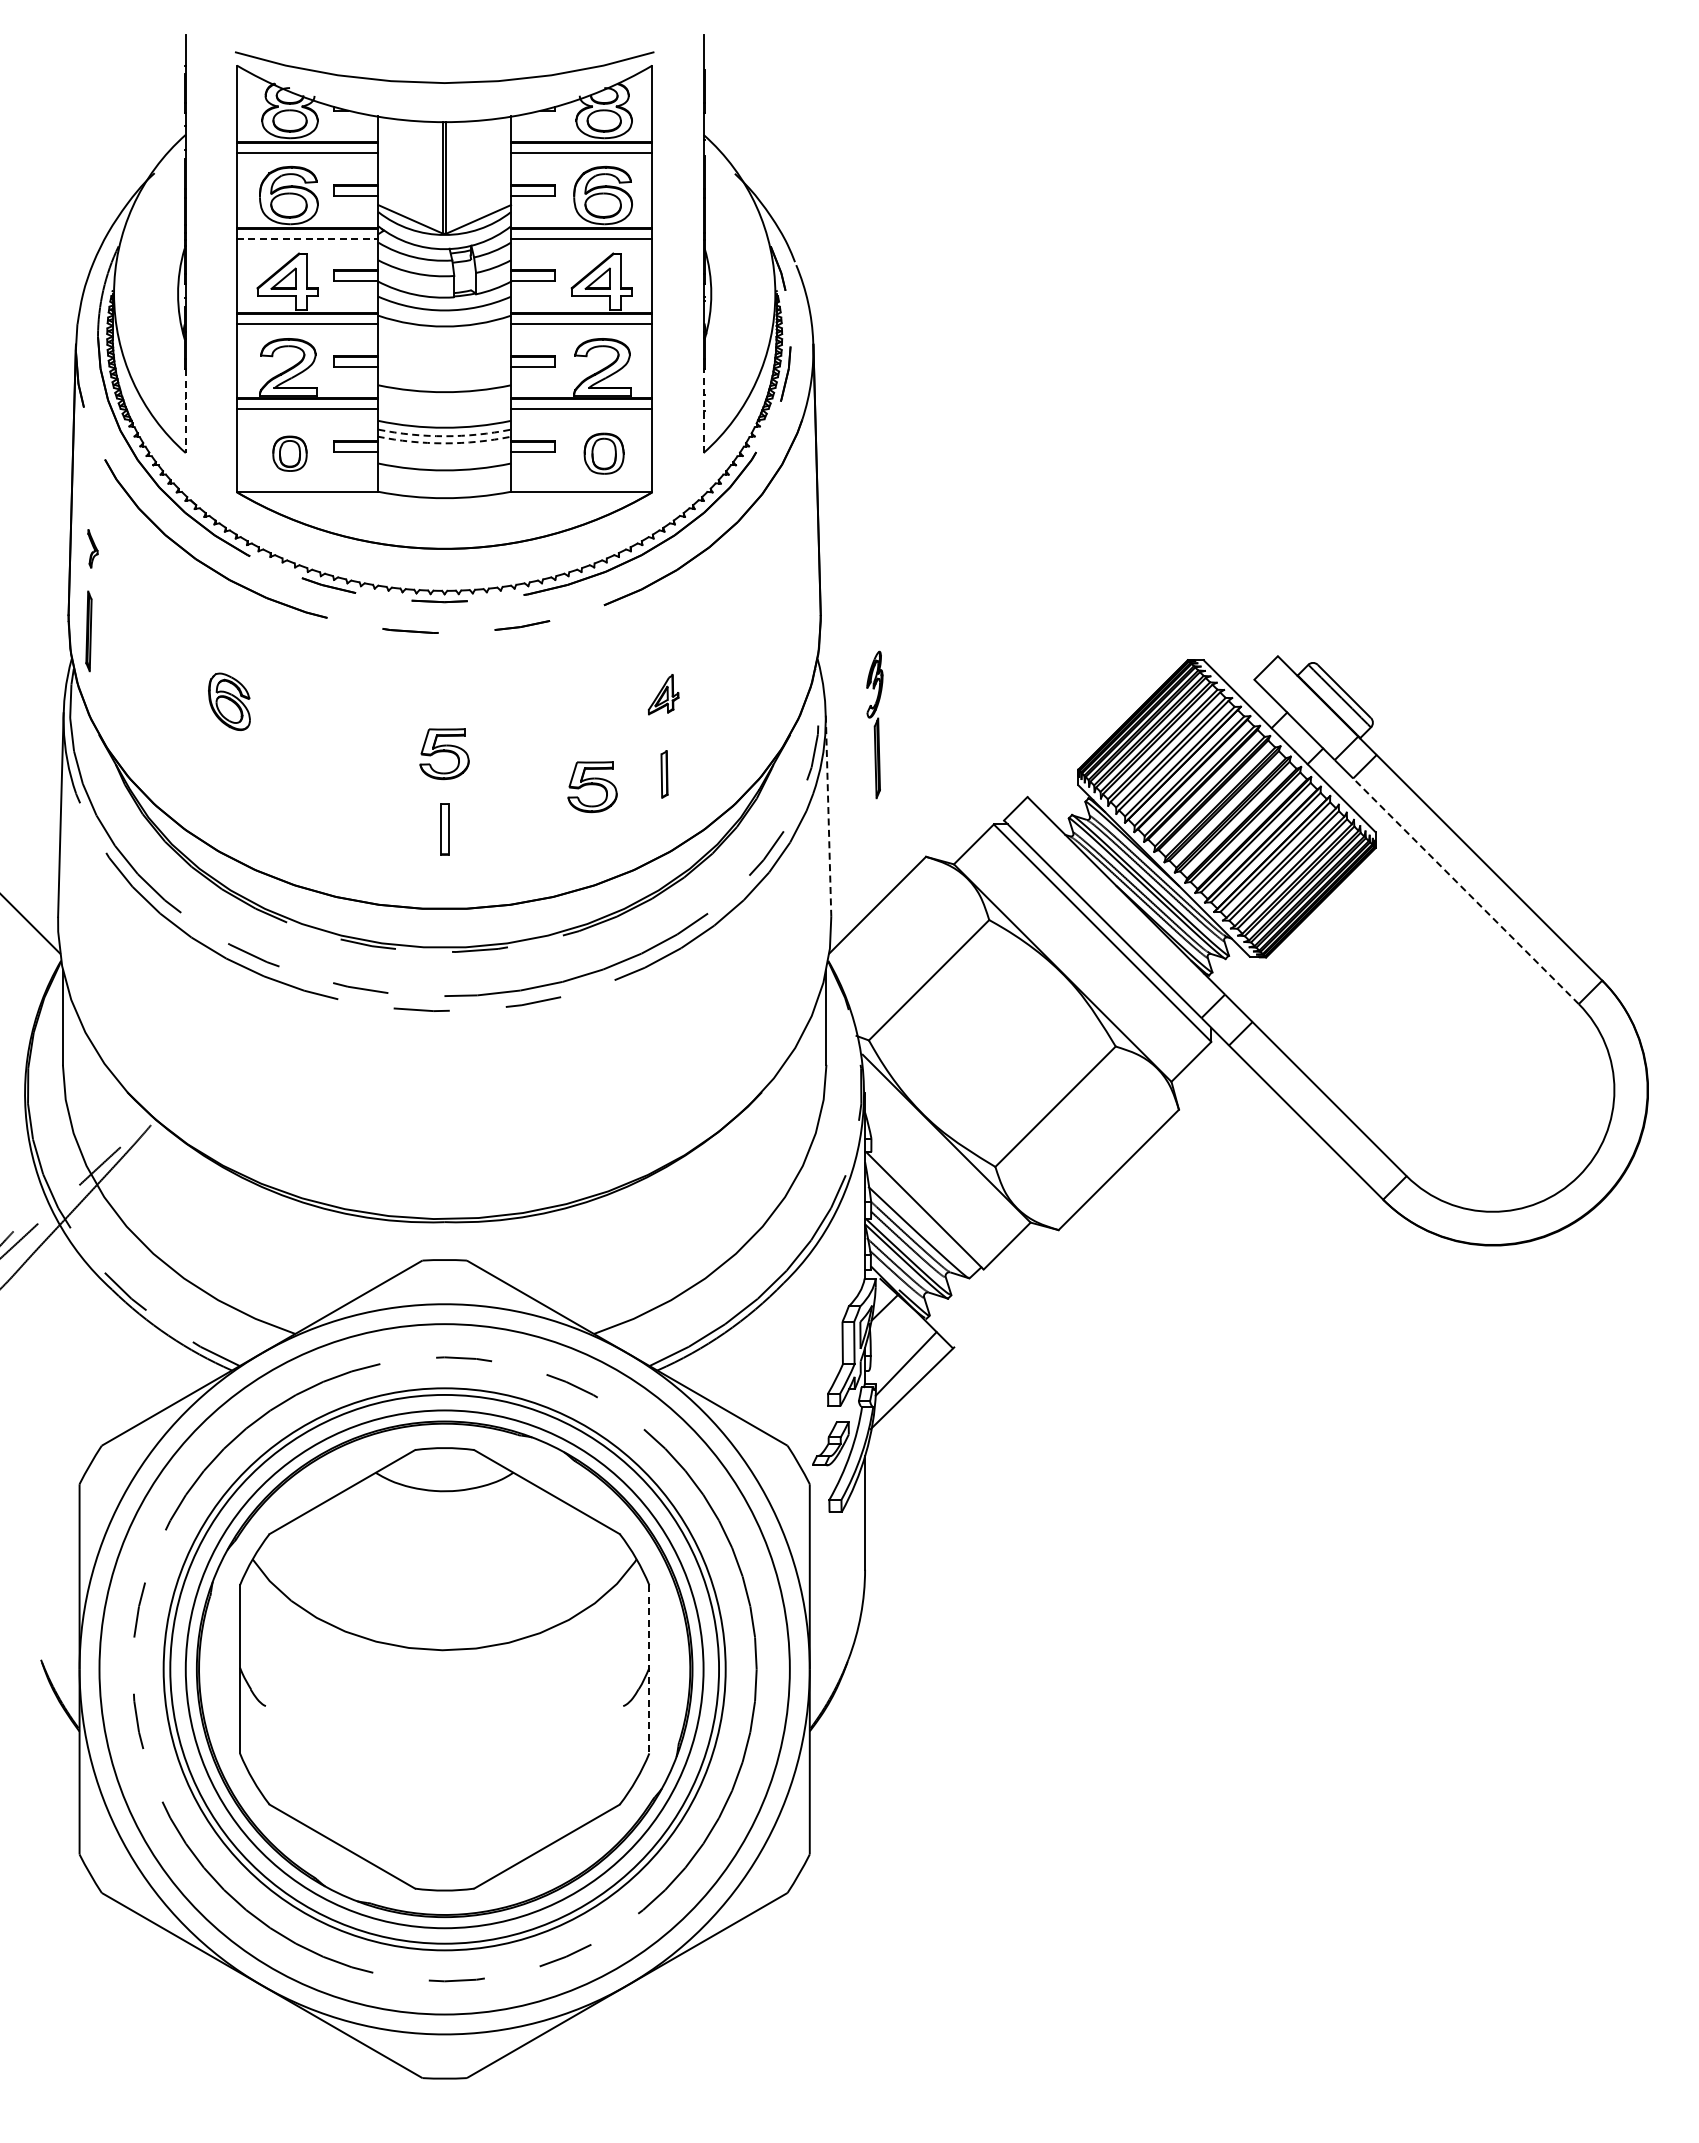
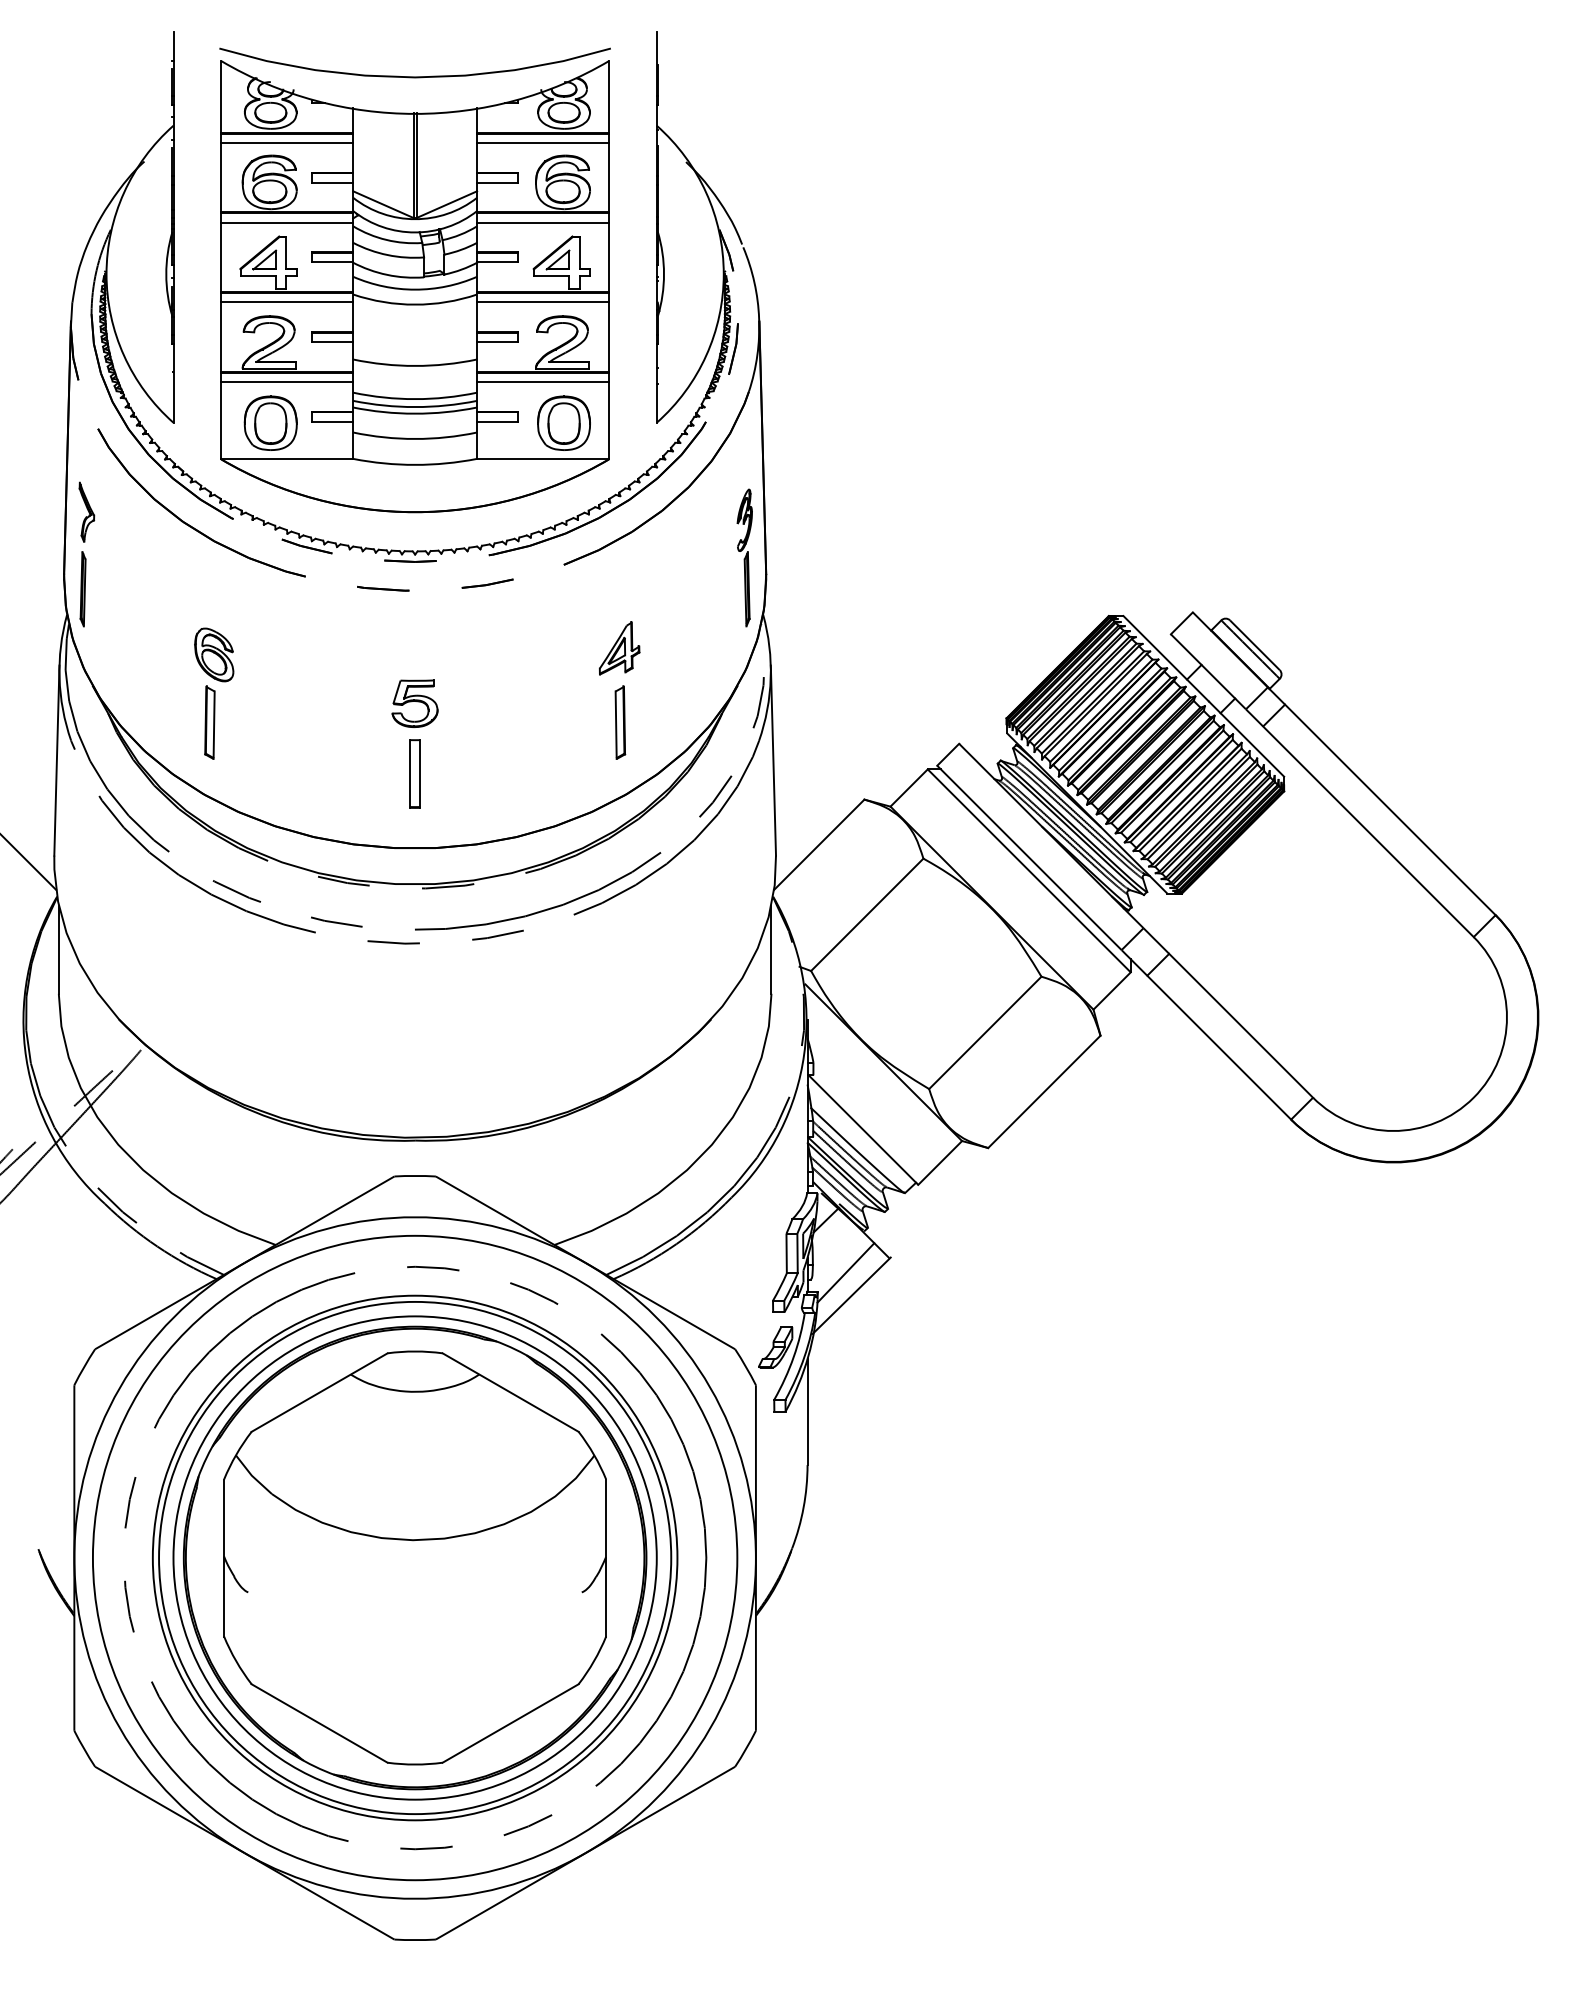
line: (307, 238) -> (287, 222), dashed -> solid
line: (185, 411) -> (173, 383), dashed -> solid
line: (703, 411) -> (656, 383), dashed -> solid
arc: (444, 436) -> (414, 407), dashed -> solid
arc: (444, 443) -> (414, 413), dashed -> solid
part: (289, 453) -> (270, 423), size x1.67
part: (603, 453) -> (563, 423), size x1.43
part: (92, 548) -> (86, 511), size x1.67
part: (663, 694) -> (619, 648), size x1.43
part: (874, 724) -> (744, 557), moved
part: (224, 774) -> (209, 722), added
part: (664, 774) -> (620, 722), size x1.67
part: (592, 787) -> (553, 734), removed
line: (828, 815) -> (773, 761), dashed -> solid
part: (444, 829) -> (414, 774), size x1.43
line: (1466, 891) -> (1368, 831), dashed -> solid
line: (649, 1669) -> (606, 1558), dashed -> solid

